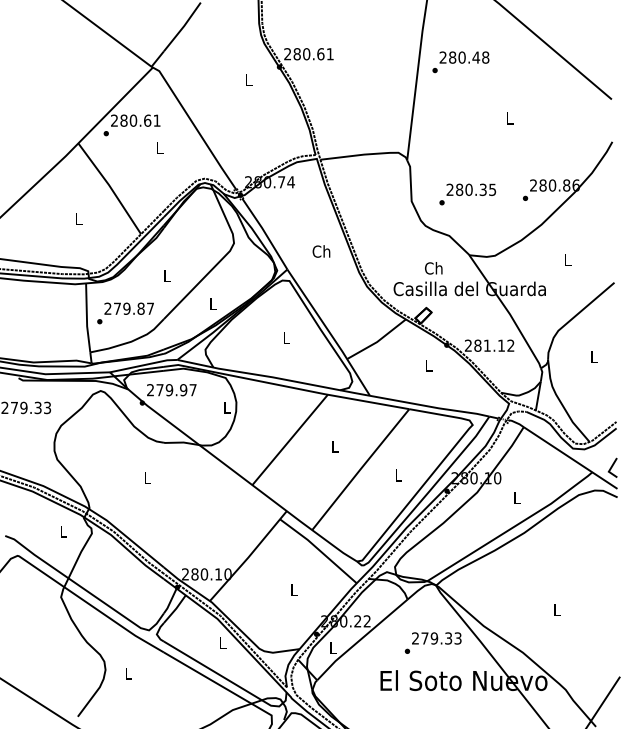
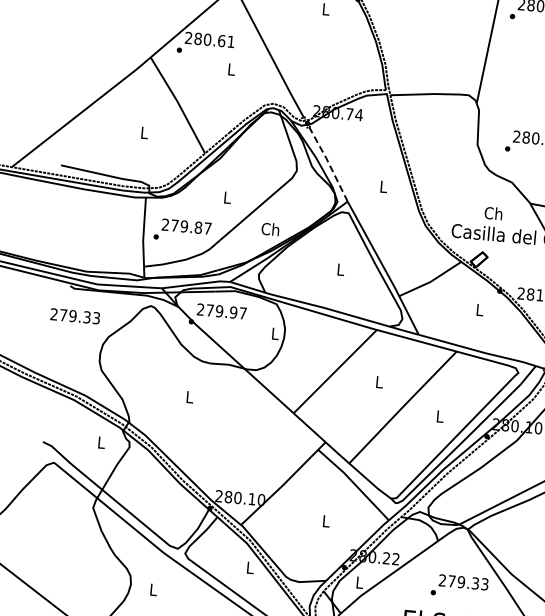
line: (265, 233) -> (329, 163), solid -> dashed
text: (321, 251) -> (383, 186), Ch -> L
text: (212, 303) -> (270, 228), L -> Ch

